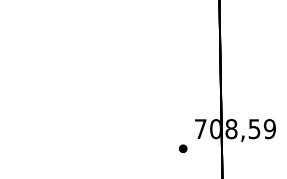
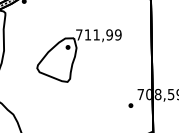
part: (90, 59) -> (78, 55), added

